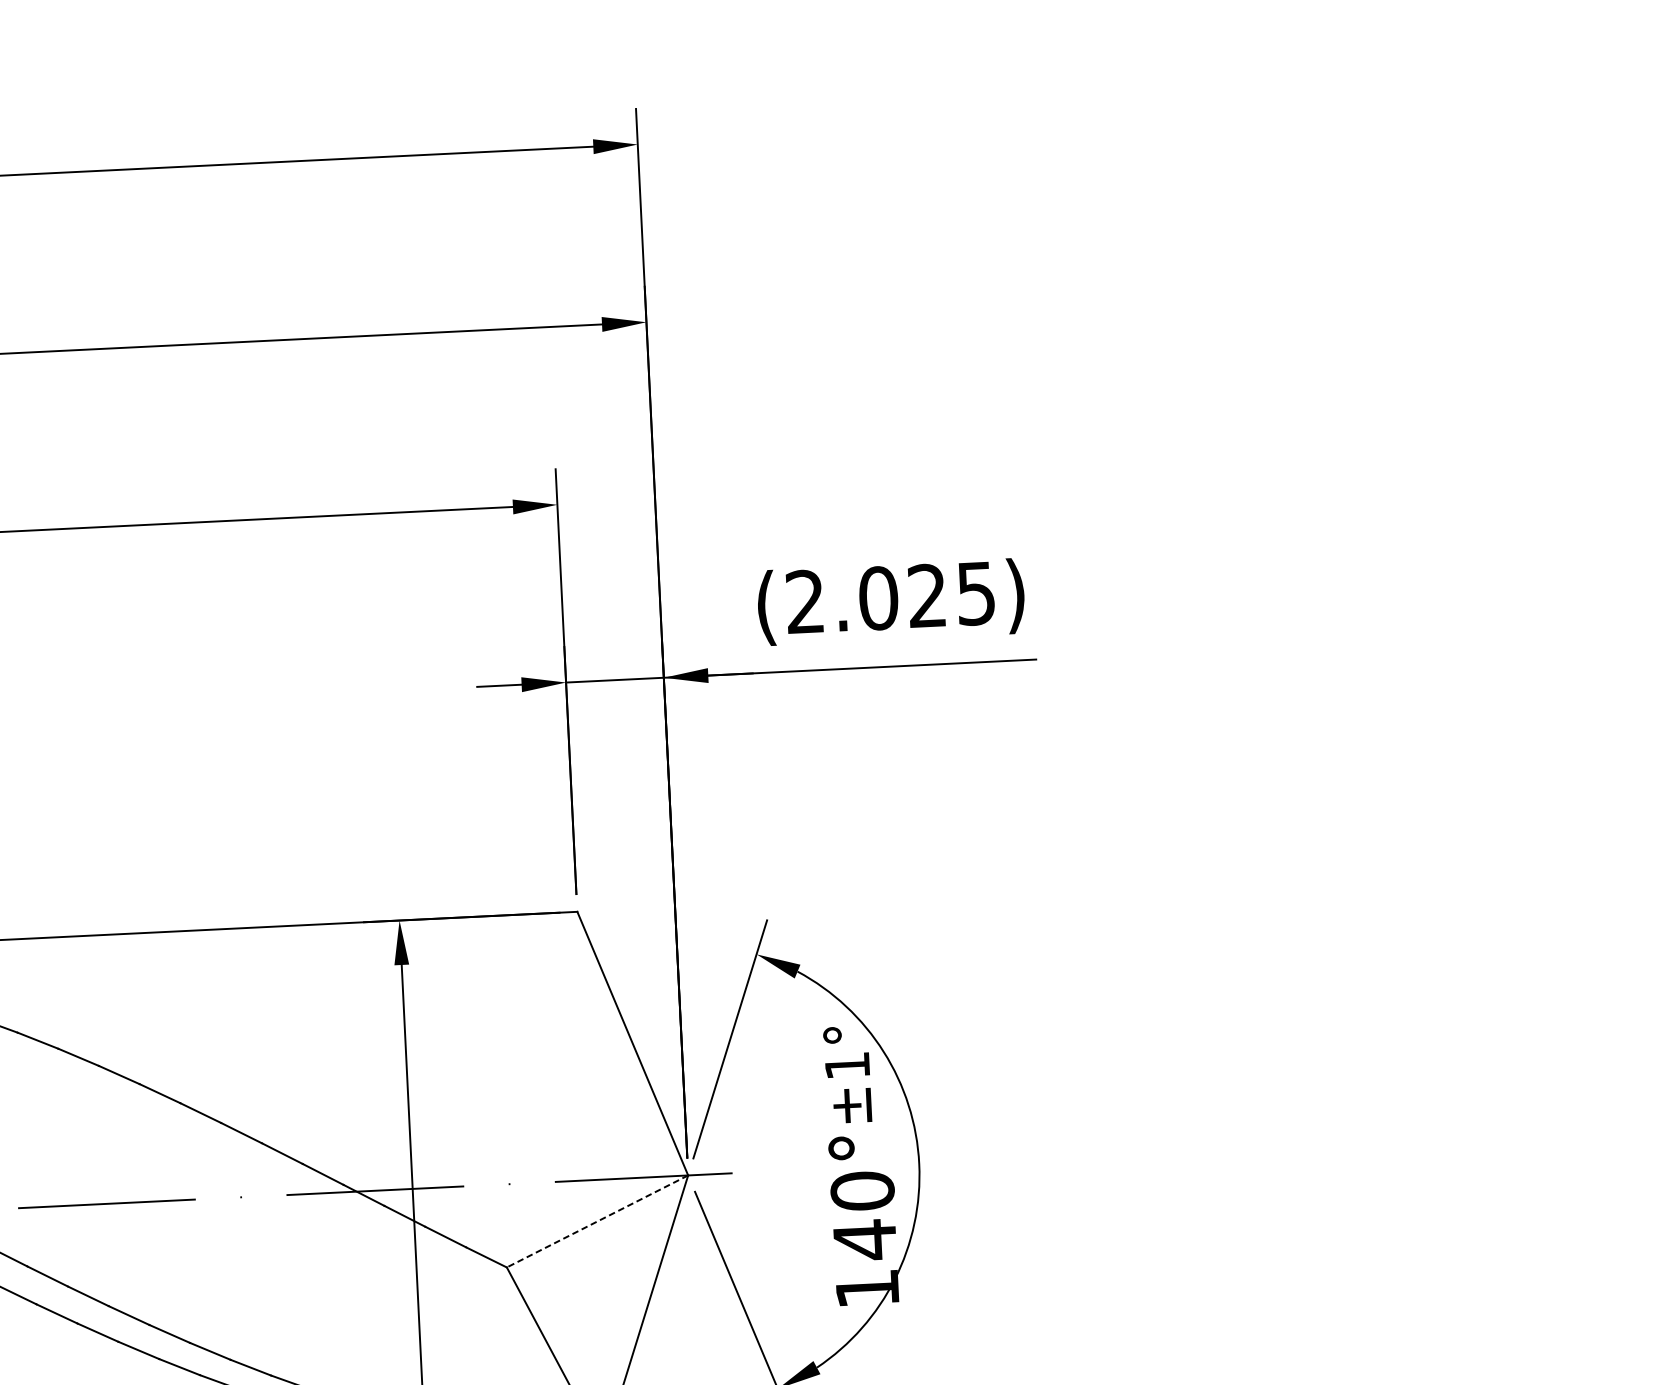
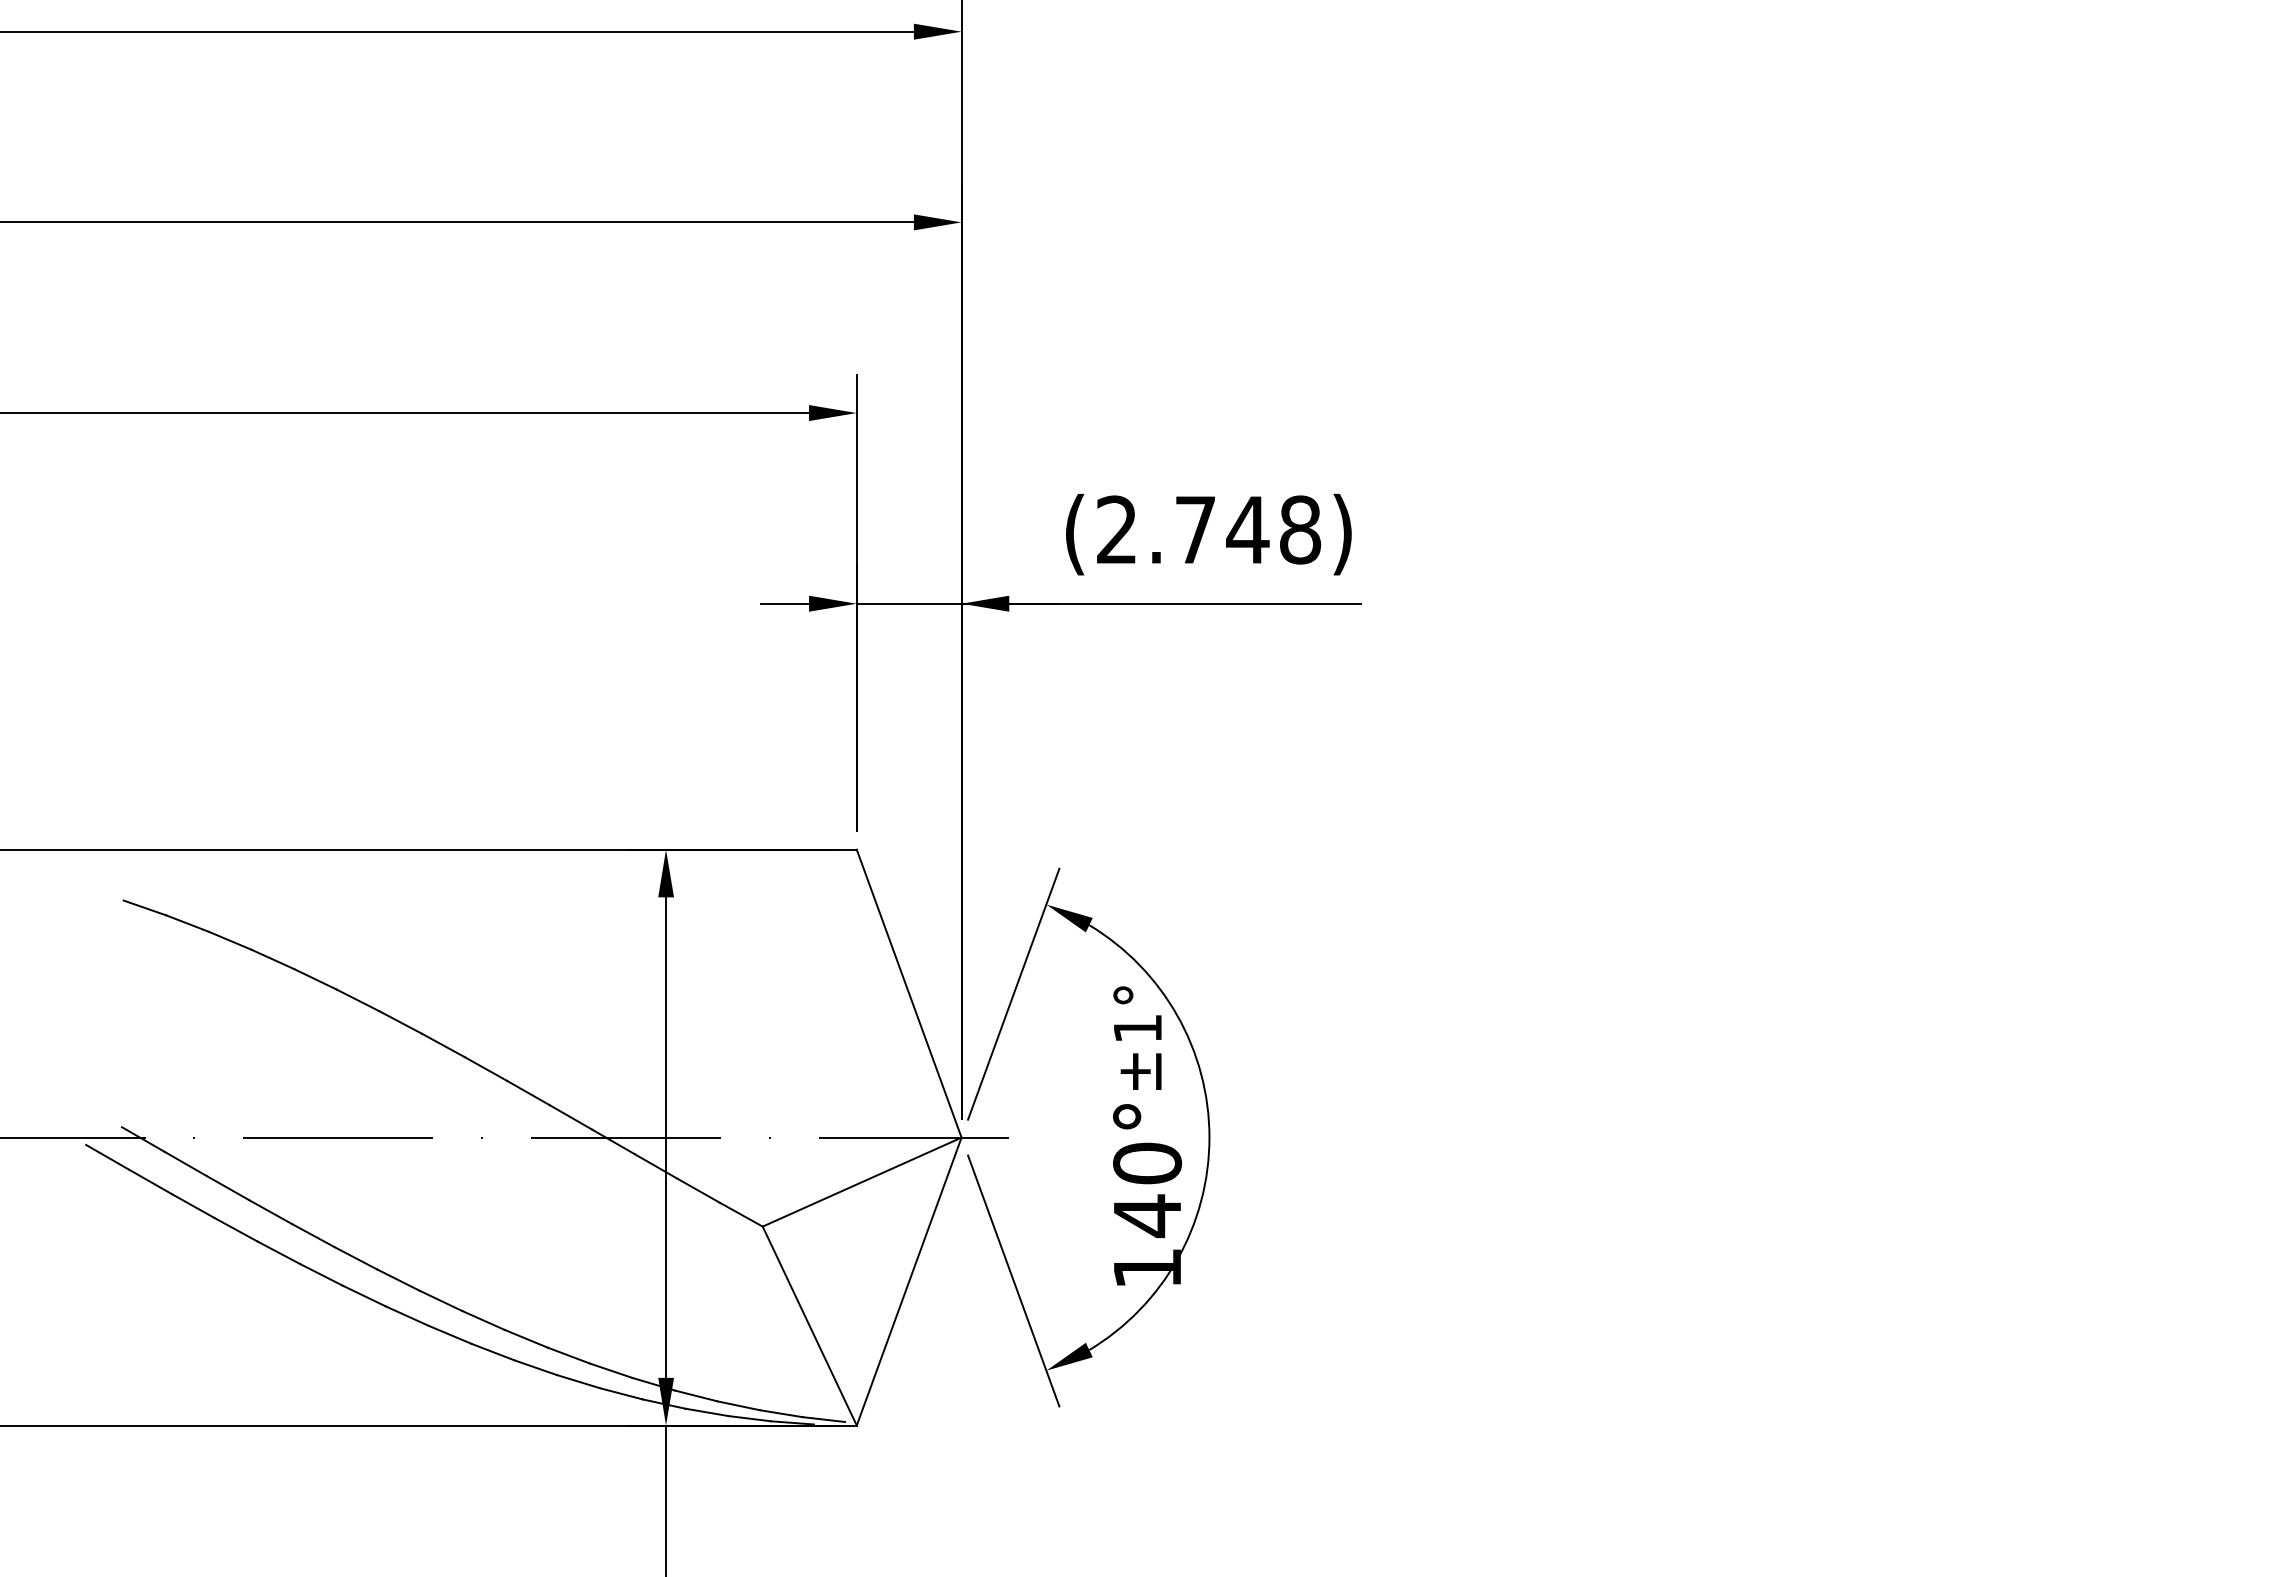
text: (927, 595) -> (1248, 529), (2.025) -> (2.748)
line: (597, 1221) -> (862, 1182), dashed -> solid

